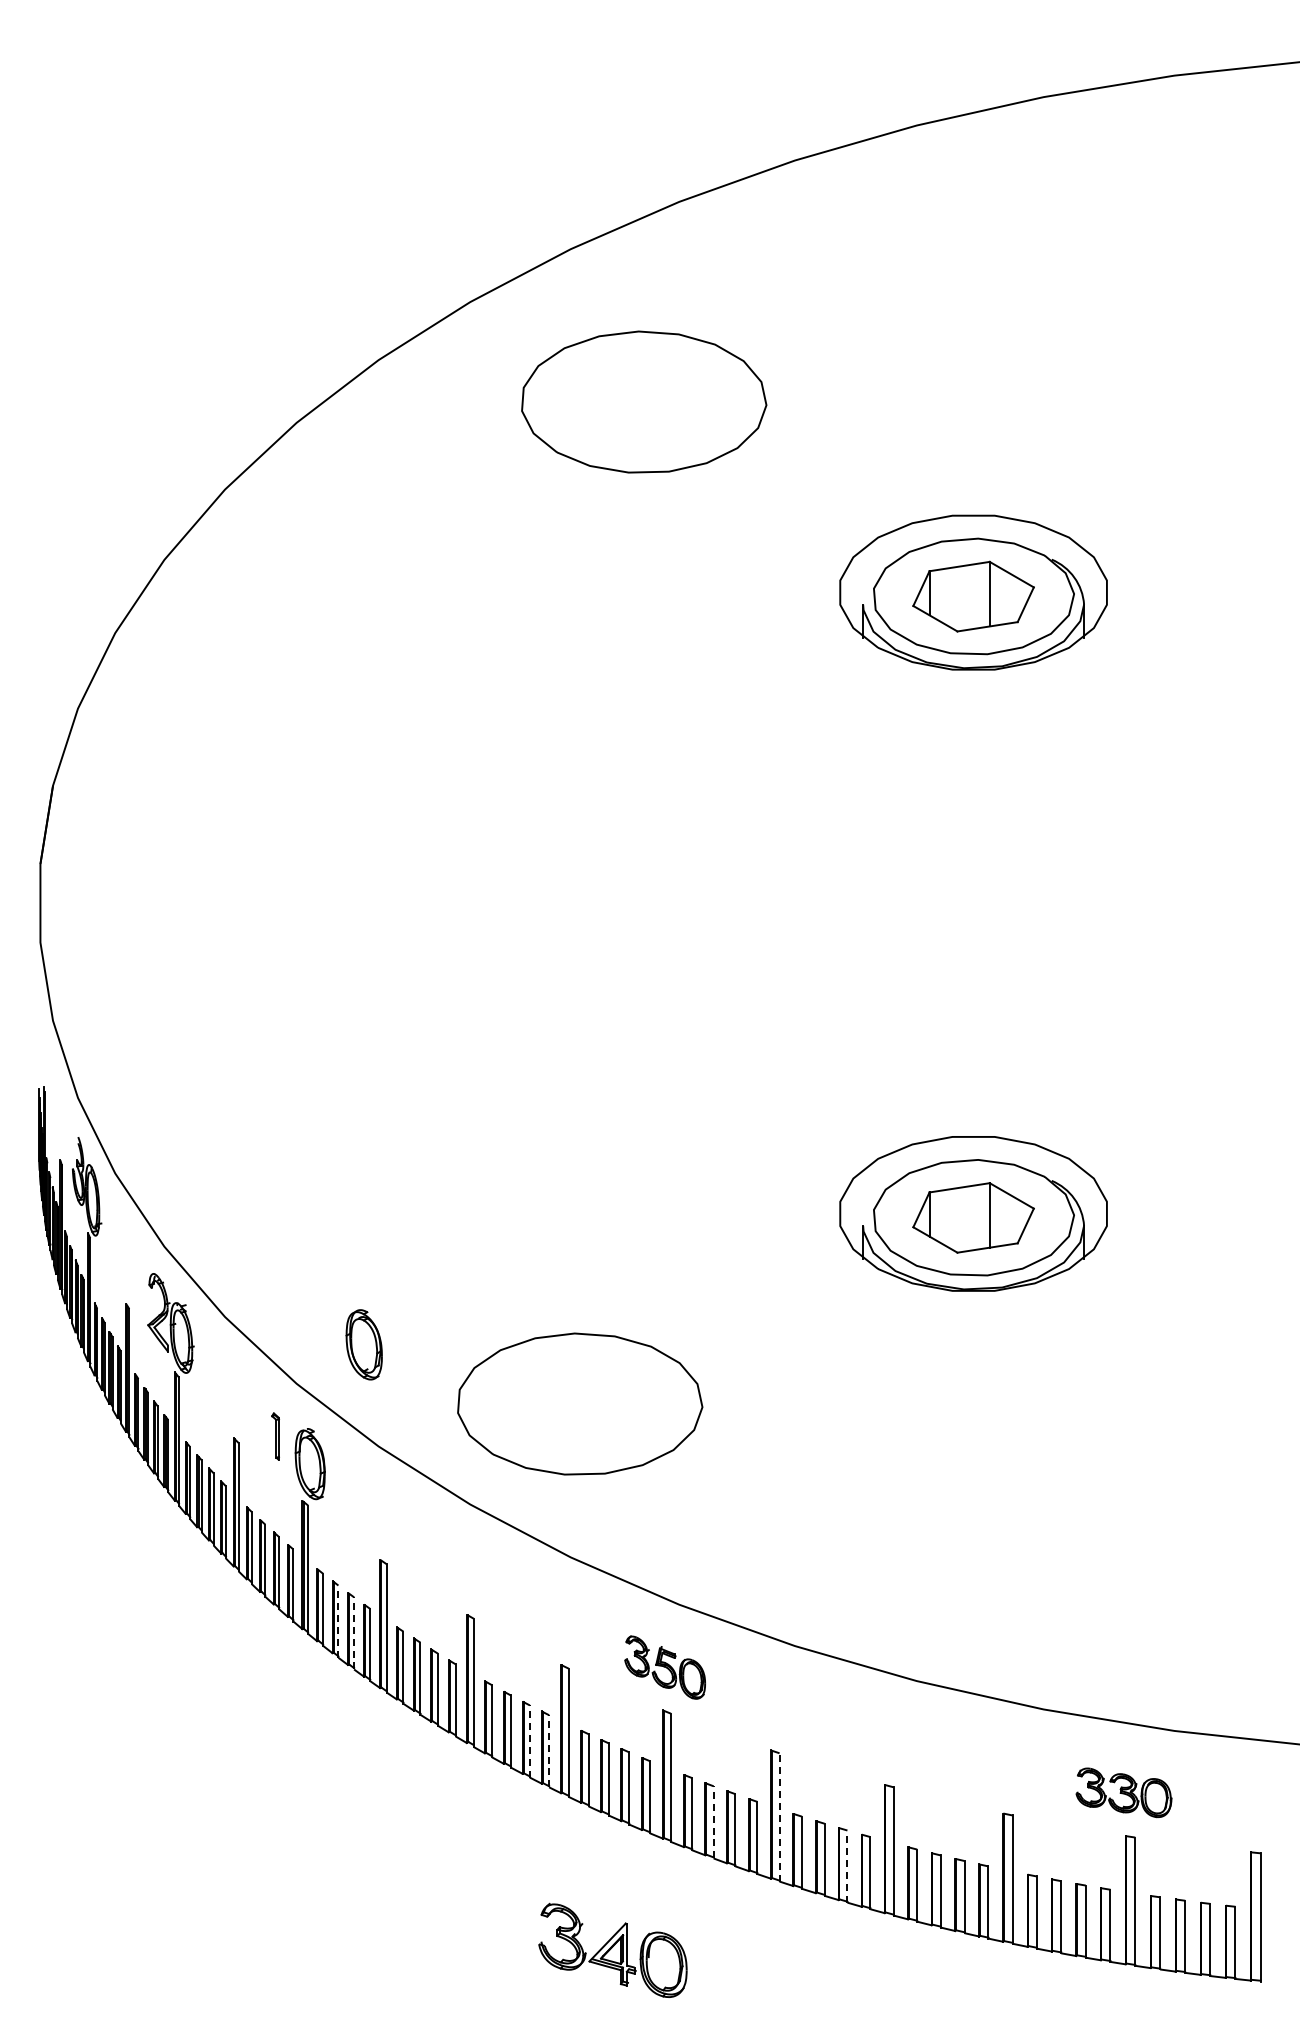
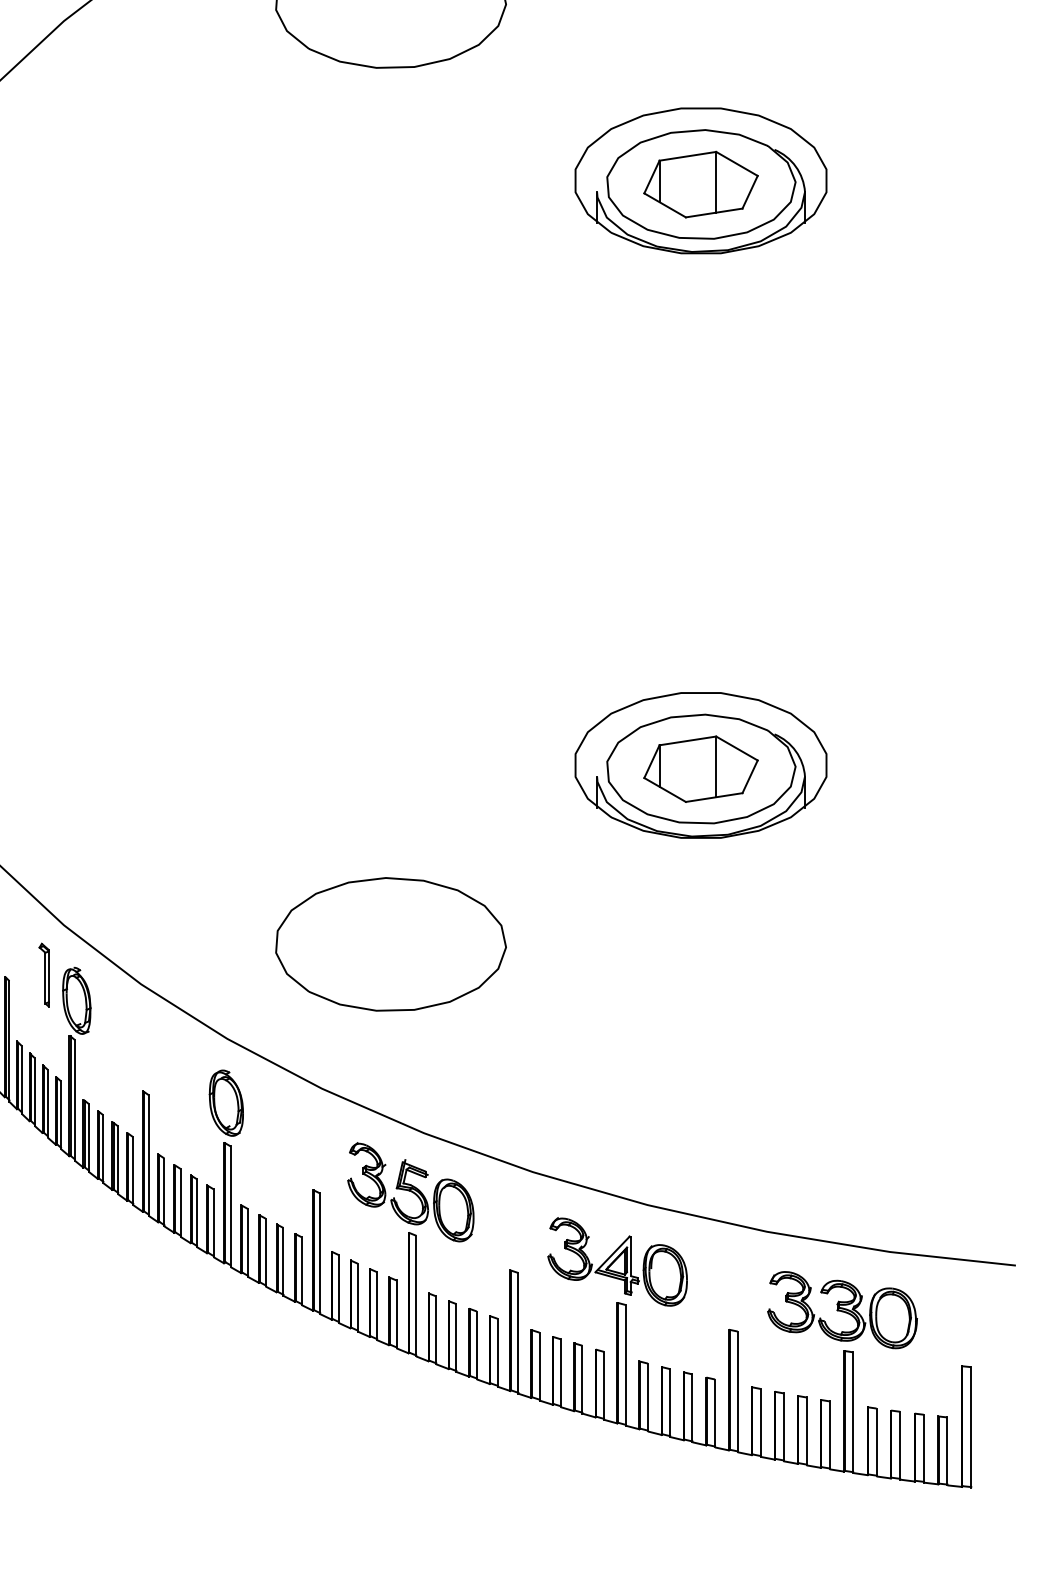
part: (363, 1344) -> (225, 1102), moved
part: (580, 1403) -> (391, 943), moved
part: (275, 1436) -> (44, 974), size x1.43
line: (338, 1621) -> (103, 1149), dashed -> solid
line: (354, 1632) -> (118, 1159), dashed -> solid
part: (664, 1667) -> (410, 1192), size x1.67
line: (529, 1740) -> (283, 1260), dashed -> solid
line: (549, 1750) -> (301, 1270), dashed -> solid
part: (1123, 1792) -> (842, 1309), size x1.67
line: (779, 1816) -> (518, 1332), dashed -> solid
line: (713, 1821) -> (456, 1337), dashed -> solid
line: (847, 1866) -> (582, 1379), dashed -> solid
part: (612, 1949) -> (617, 1260), moved

